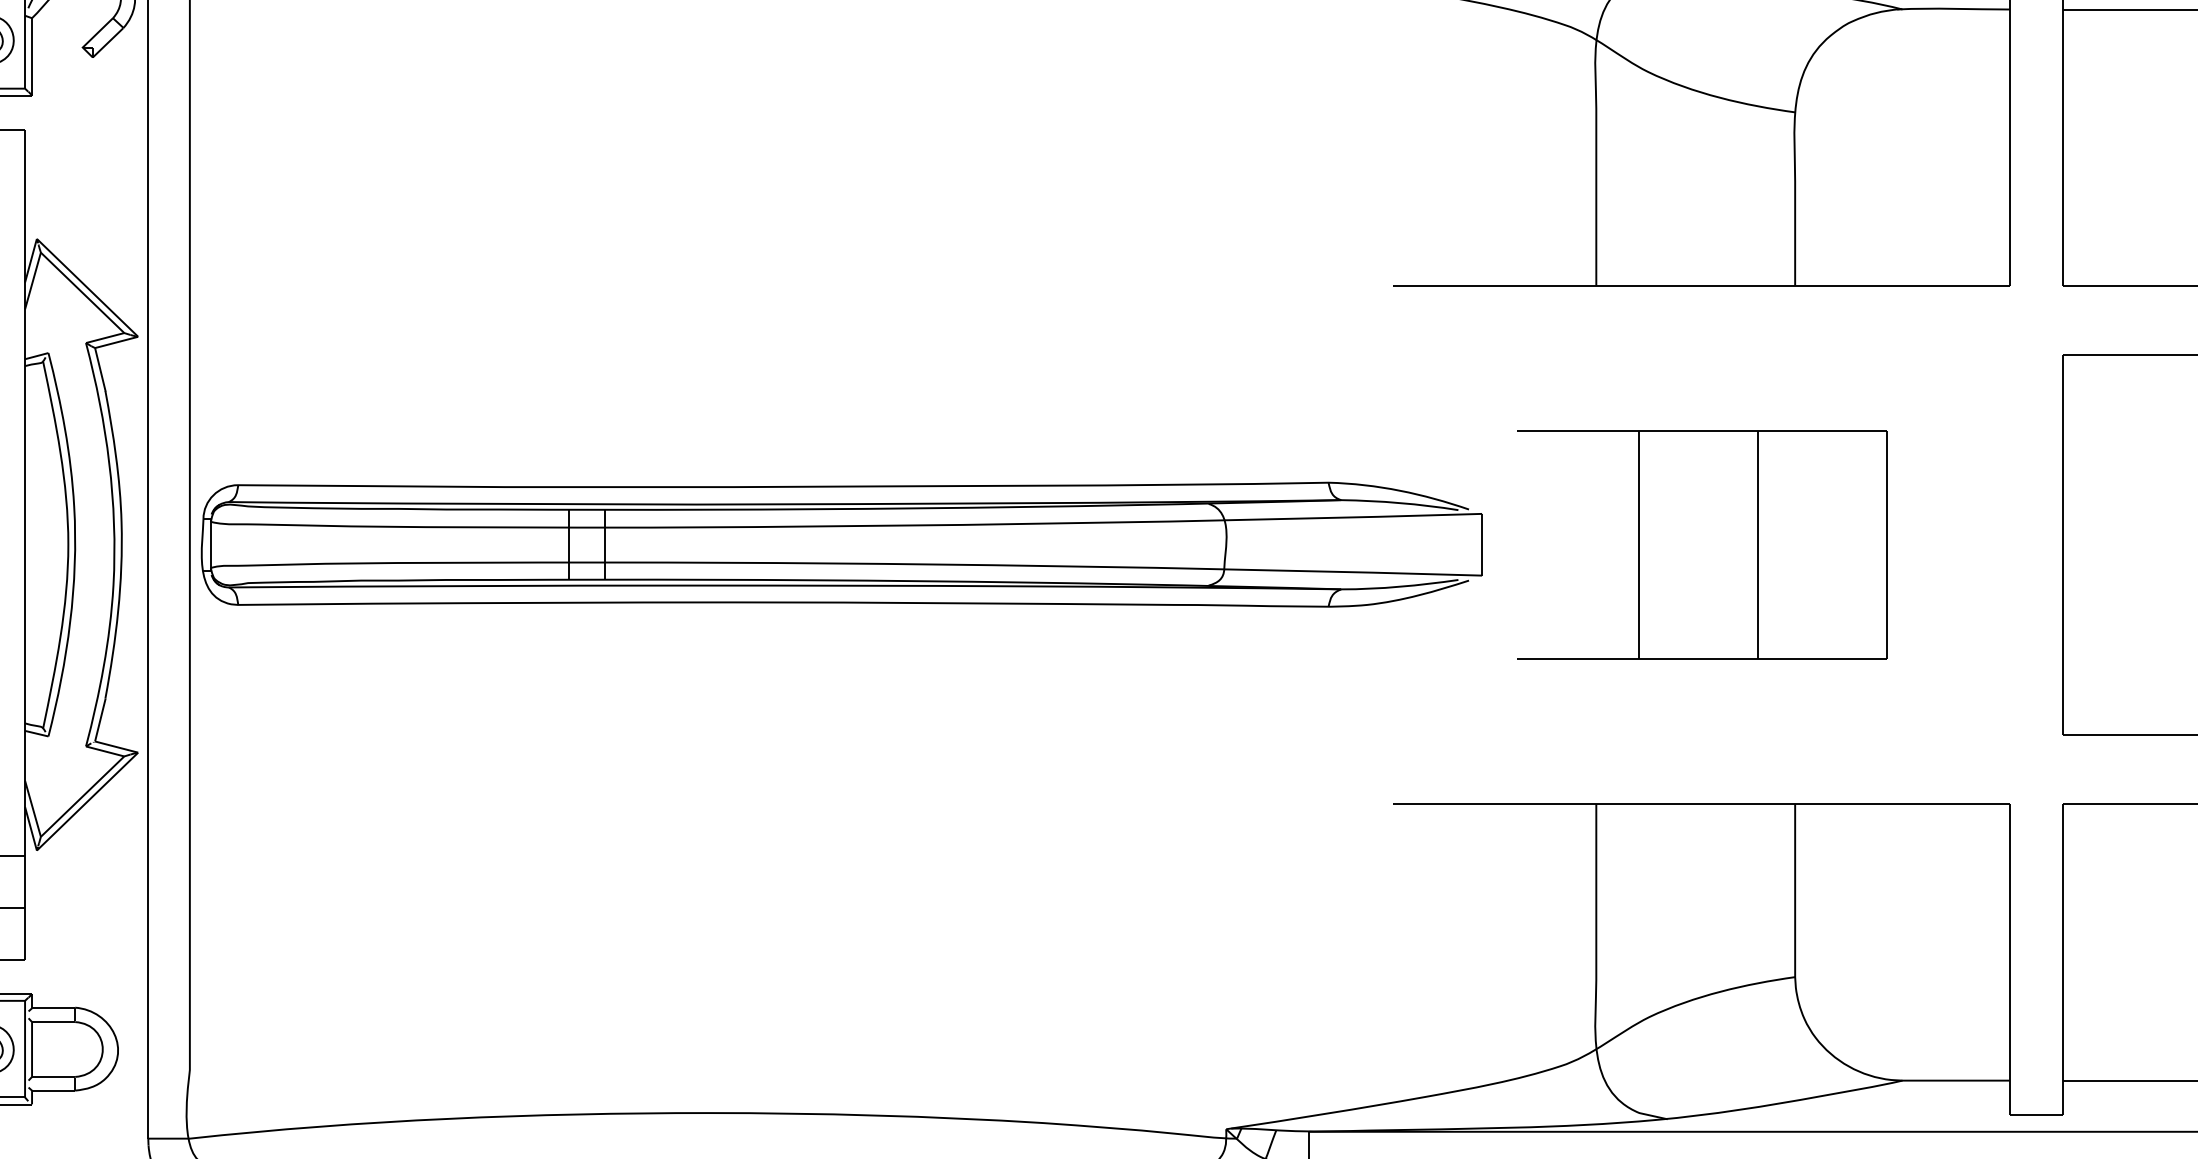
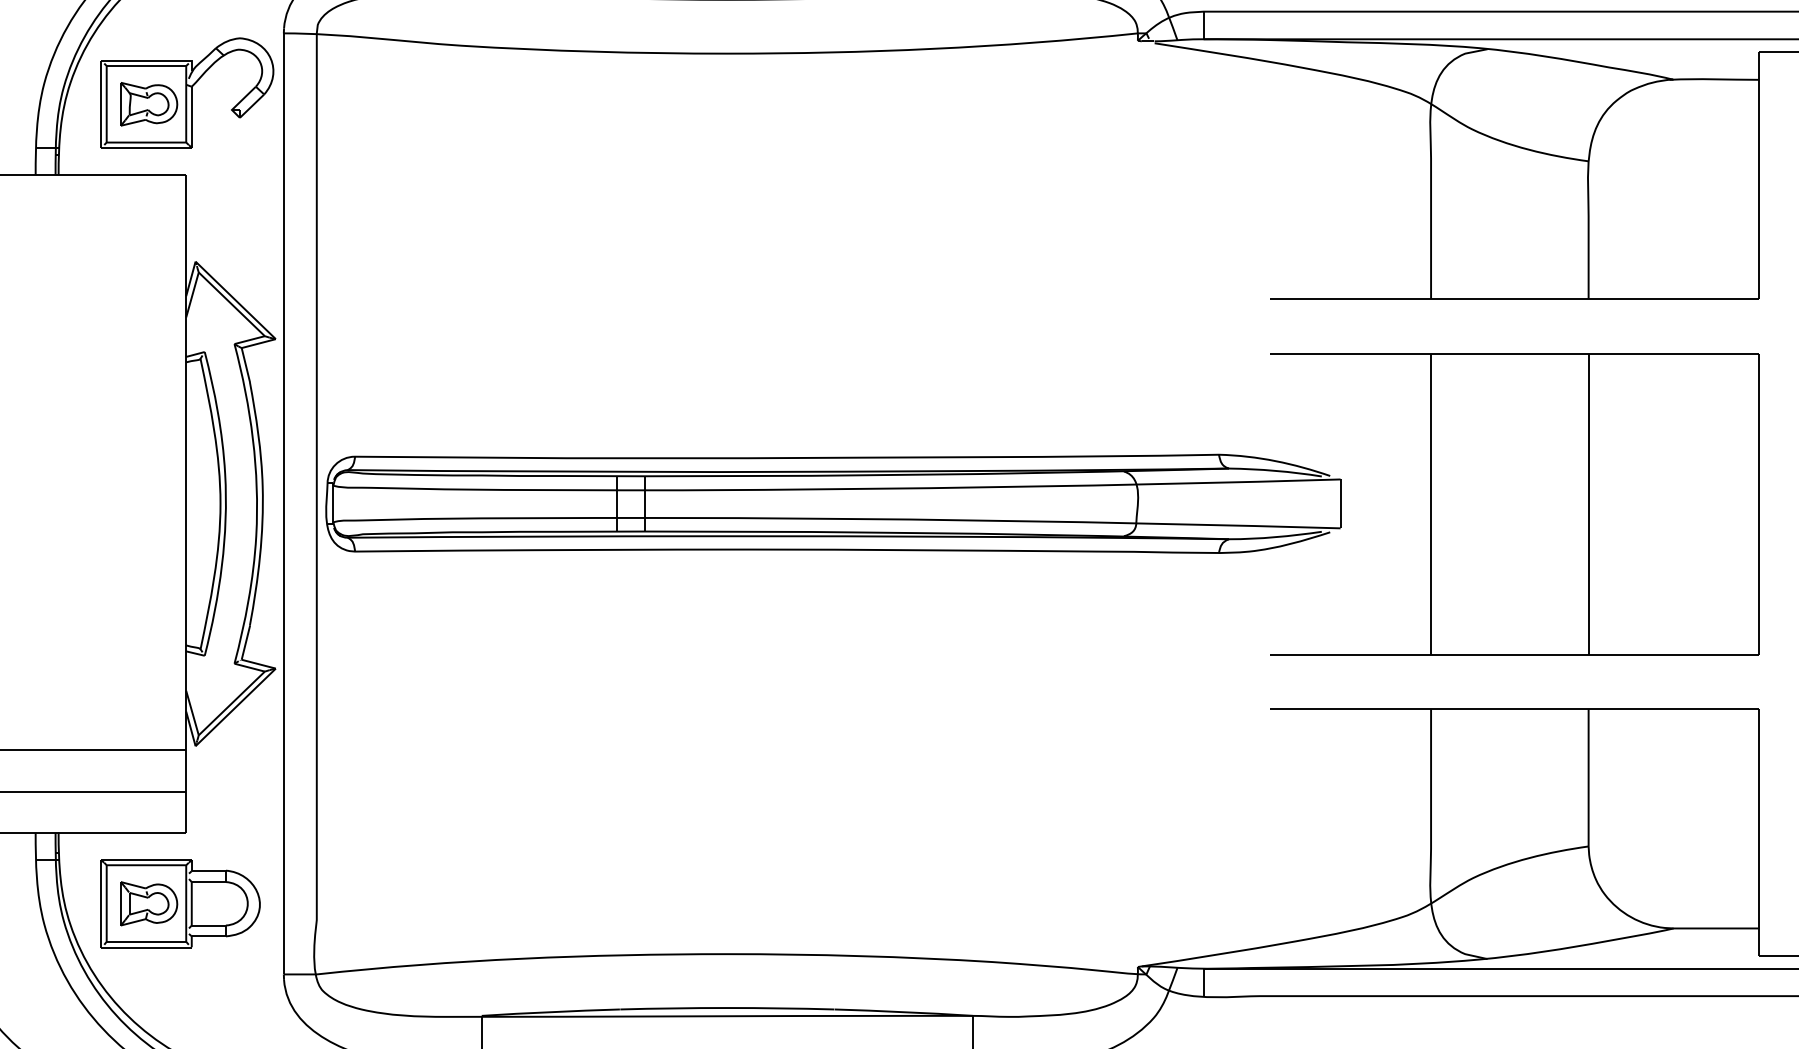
part: (1701, 545) -> (1514, 504), size x1.67

